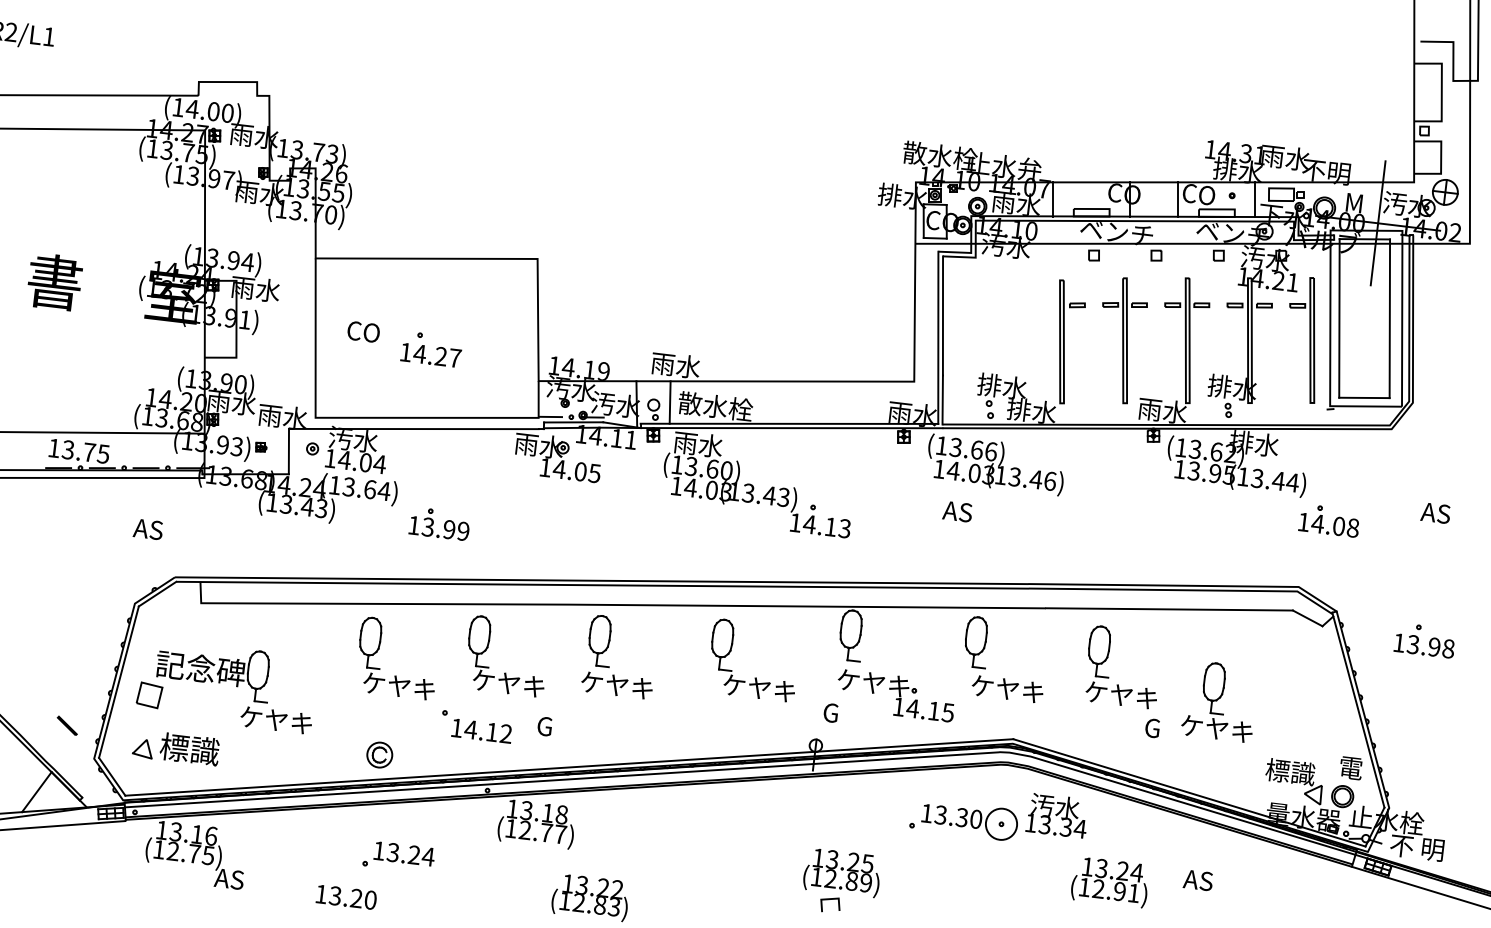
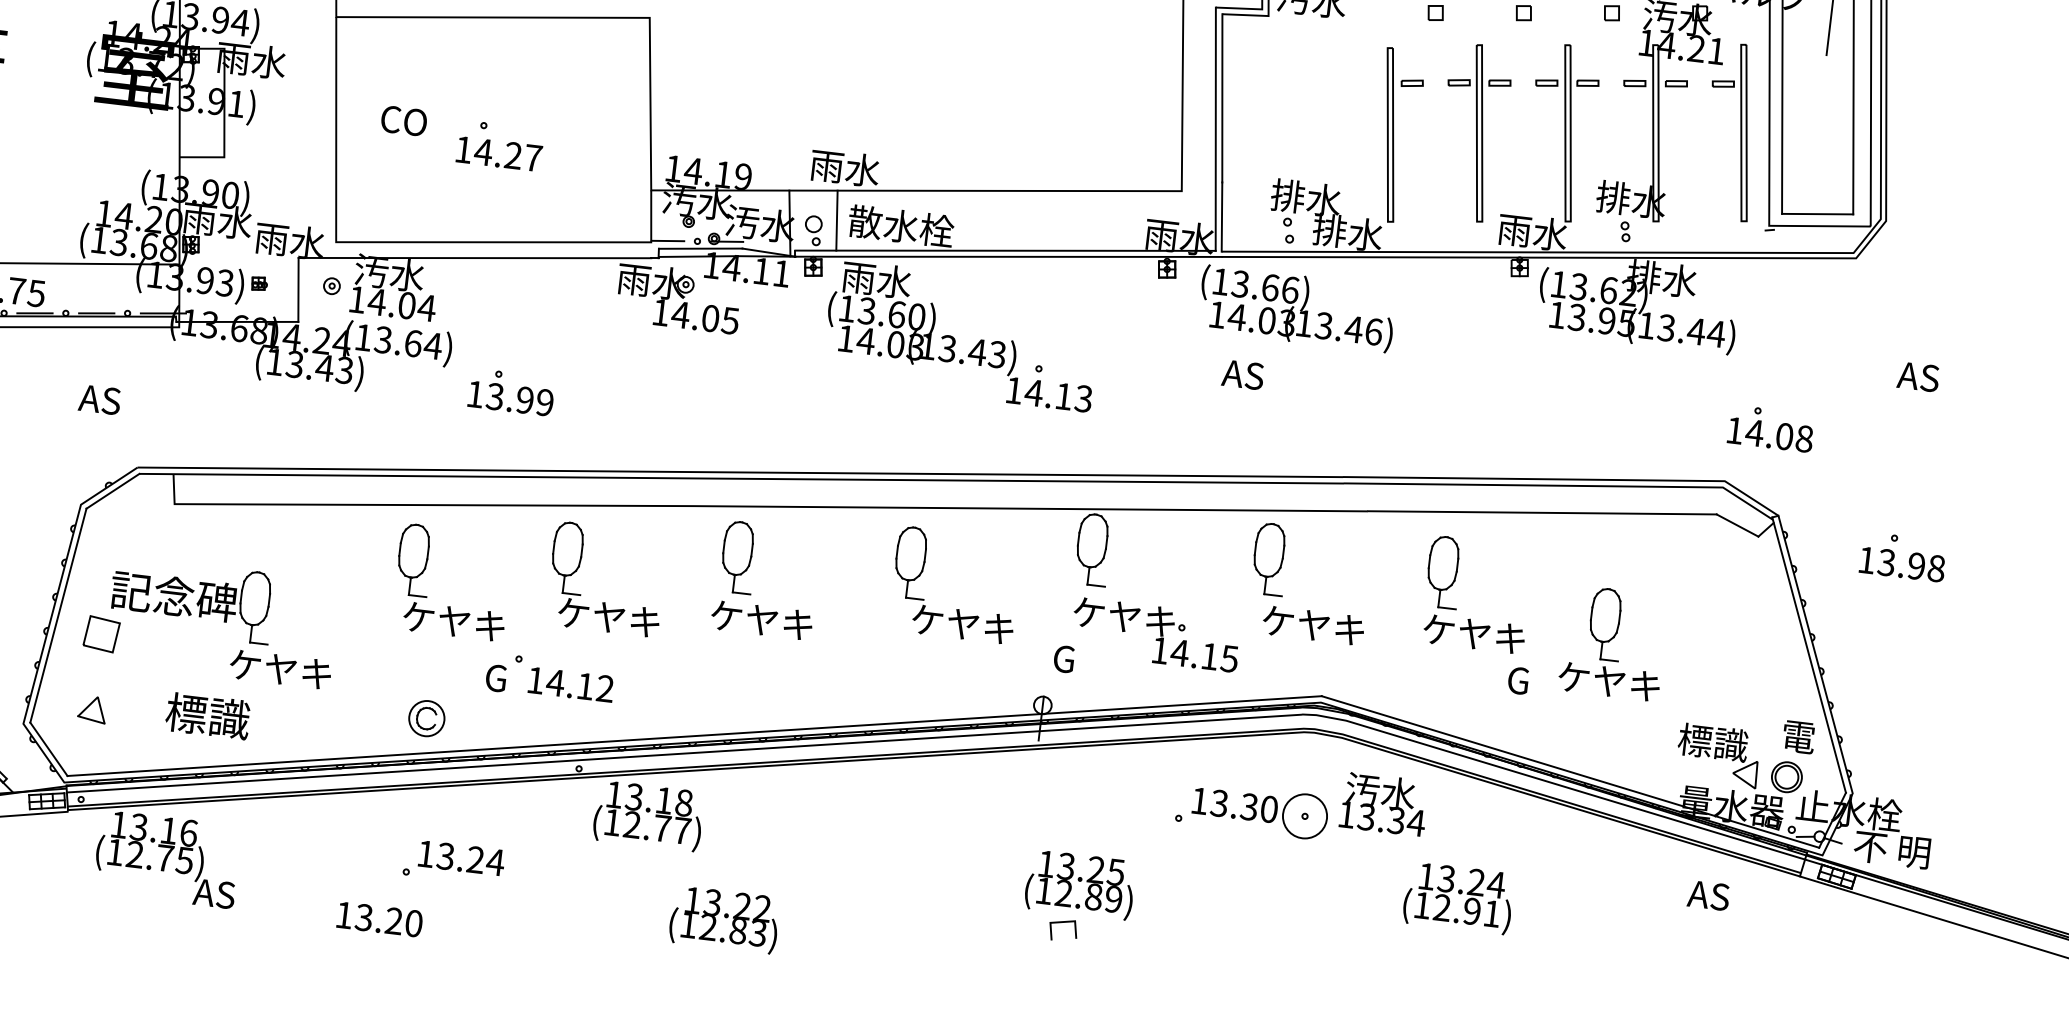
part: (1328, 521) -> (1769, 429), moved
text: (544, 726) -> (495, 678), moved
text: (189, 749) -> (207, 716), moved
text: (1197, 880) -> (1707, 895), moved

